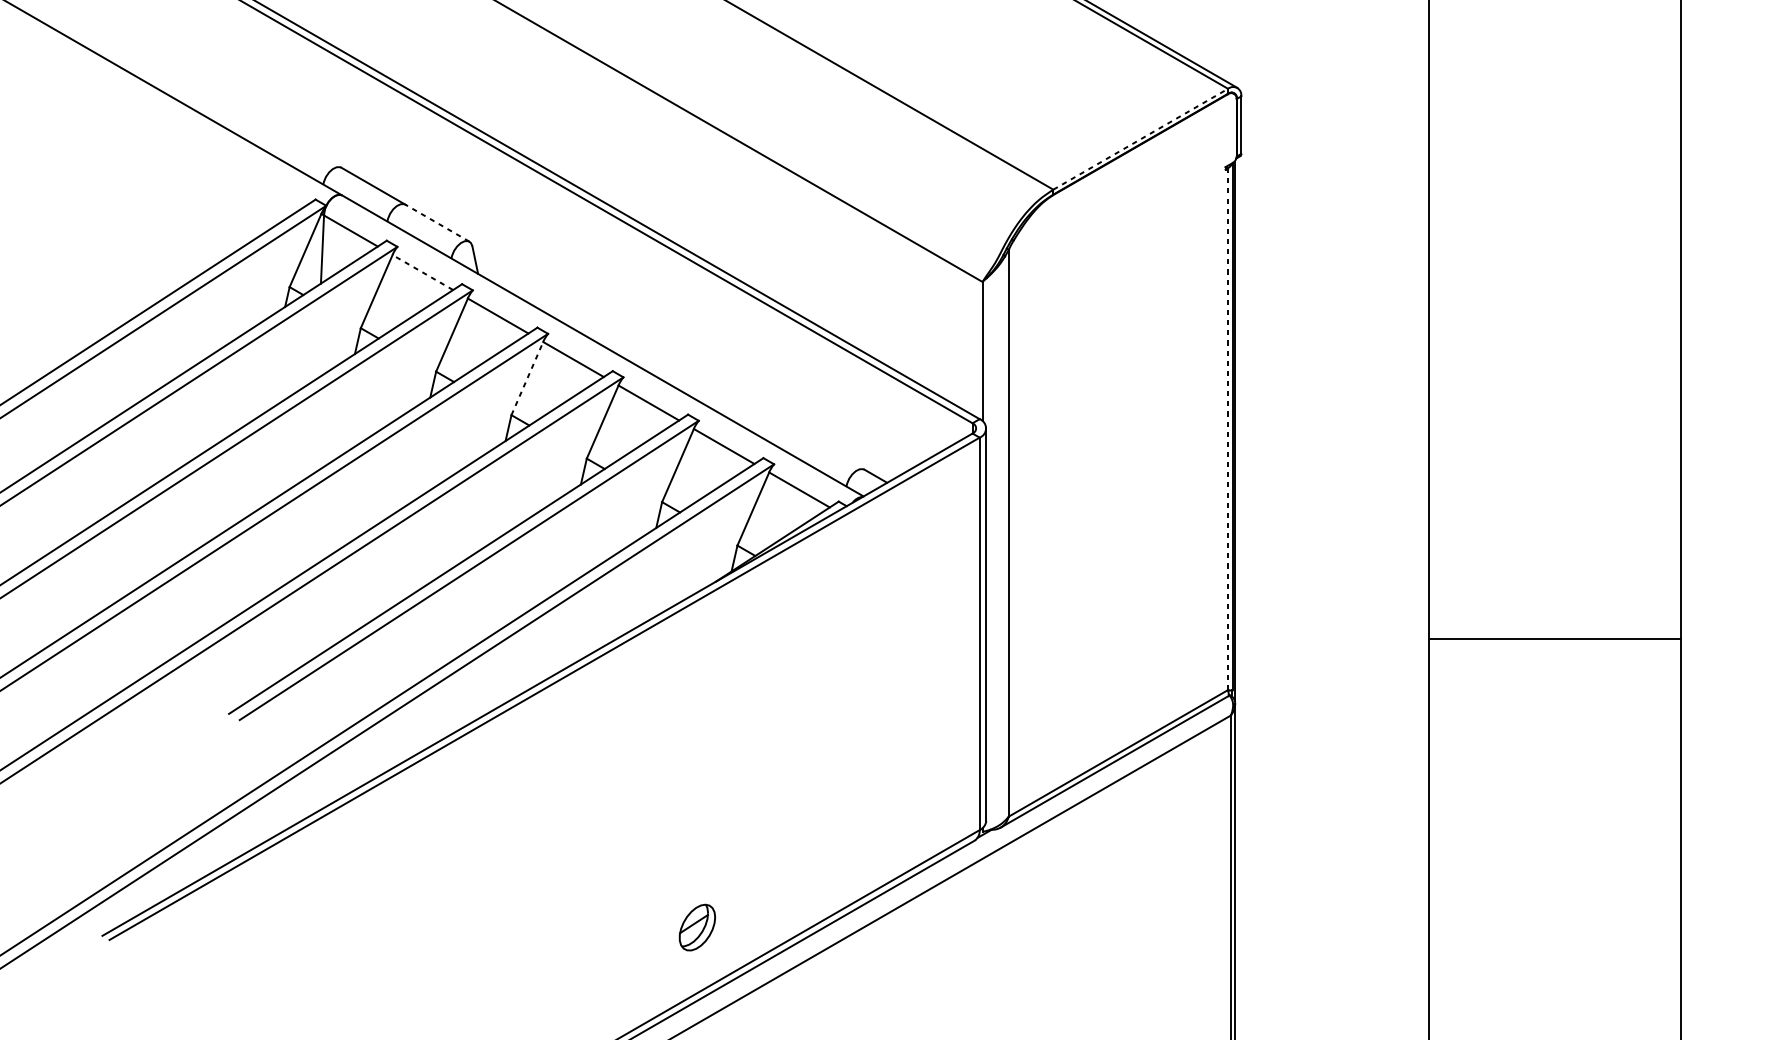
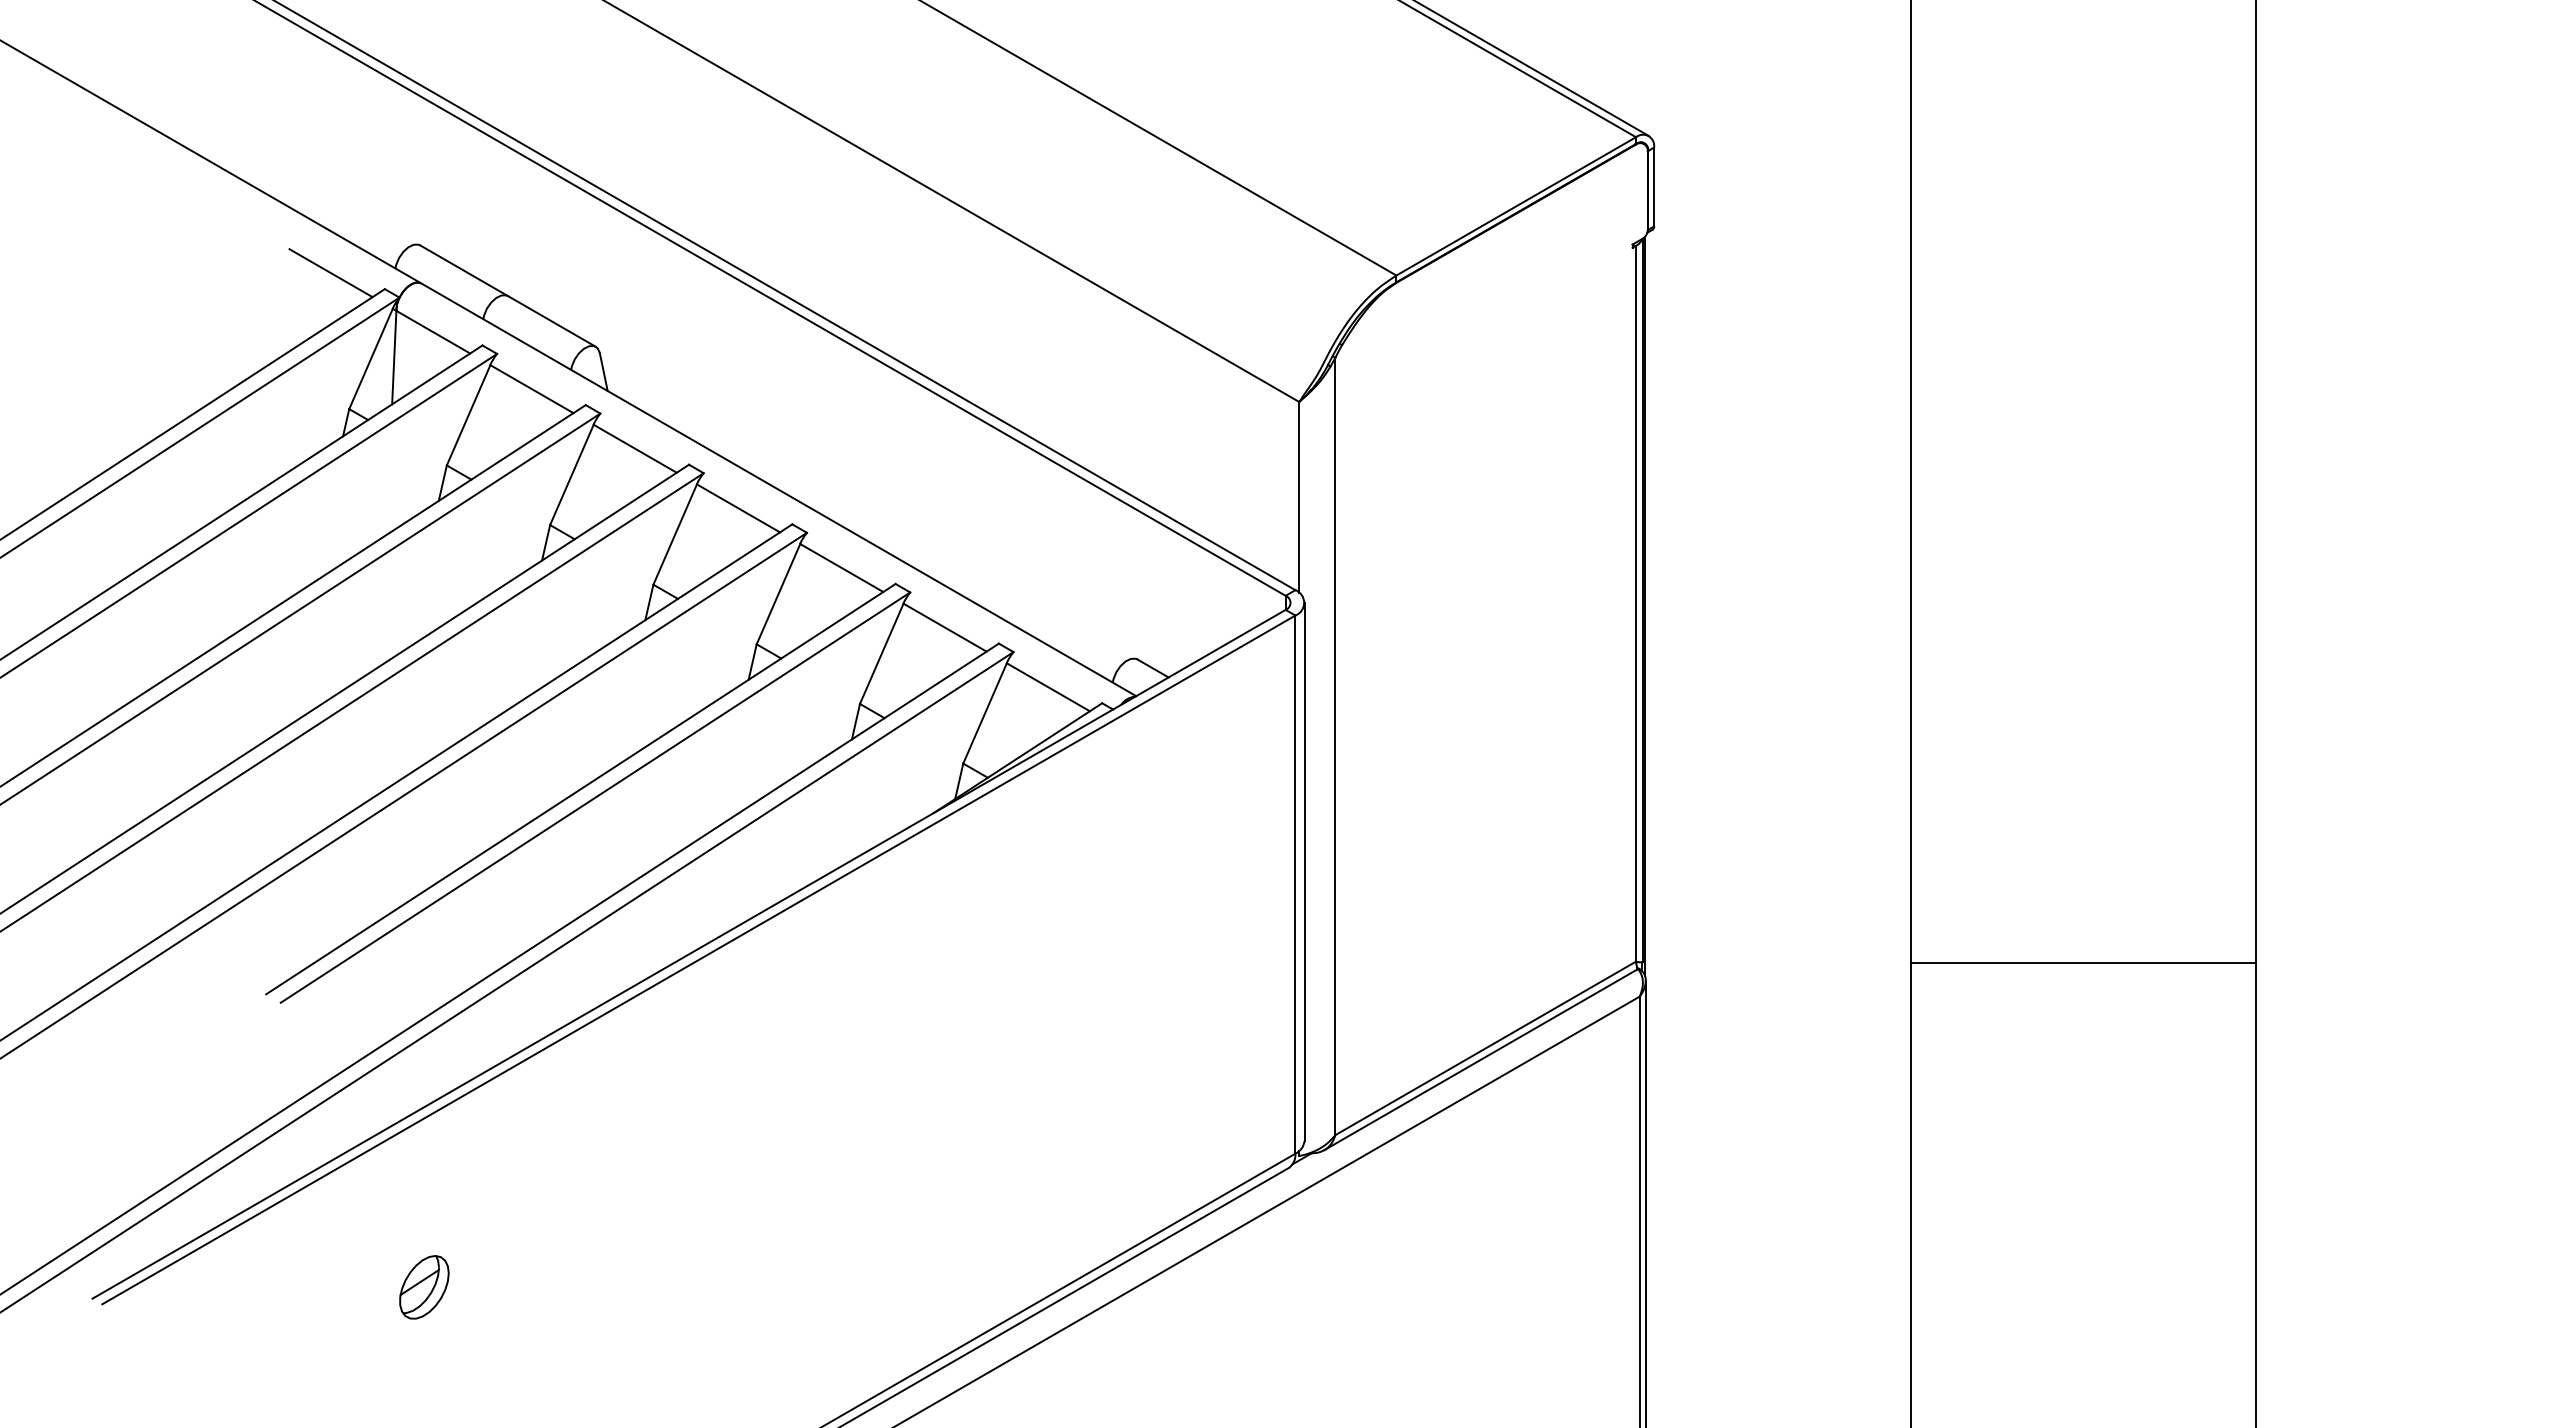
line: (1140, 139) -> (1516, 206), dashed -> solid
line: (275, 188) -> (330, 273), added
line: (437, 223) -> (551, 321), dashed -> solid
line: (422, 272) -> (531, 389), dashed -> solid
line: (527, 378) -> (675, 534), dashed -> solid
line: (1227, 429) -> (1635, 604), dashed -> solid
line: (1554, 639) -> (2083, 963), moved
part: (697, 927) -> (424, 1287), moved

